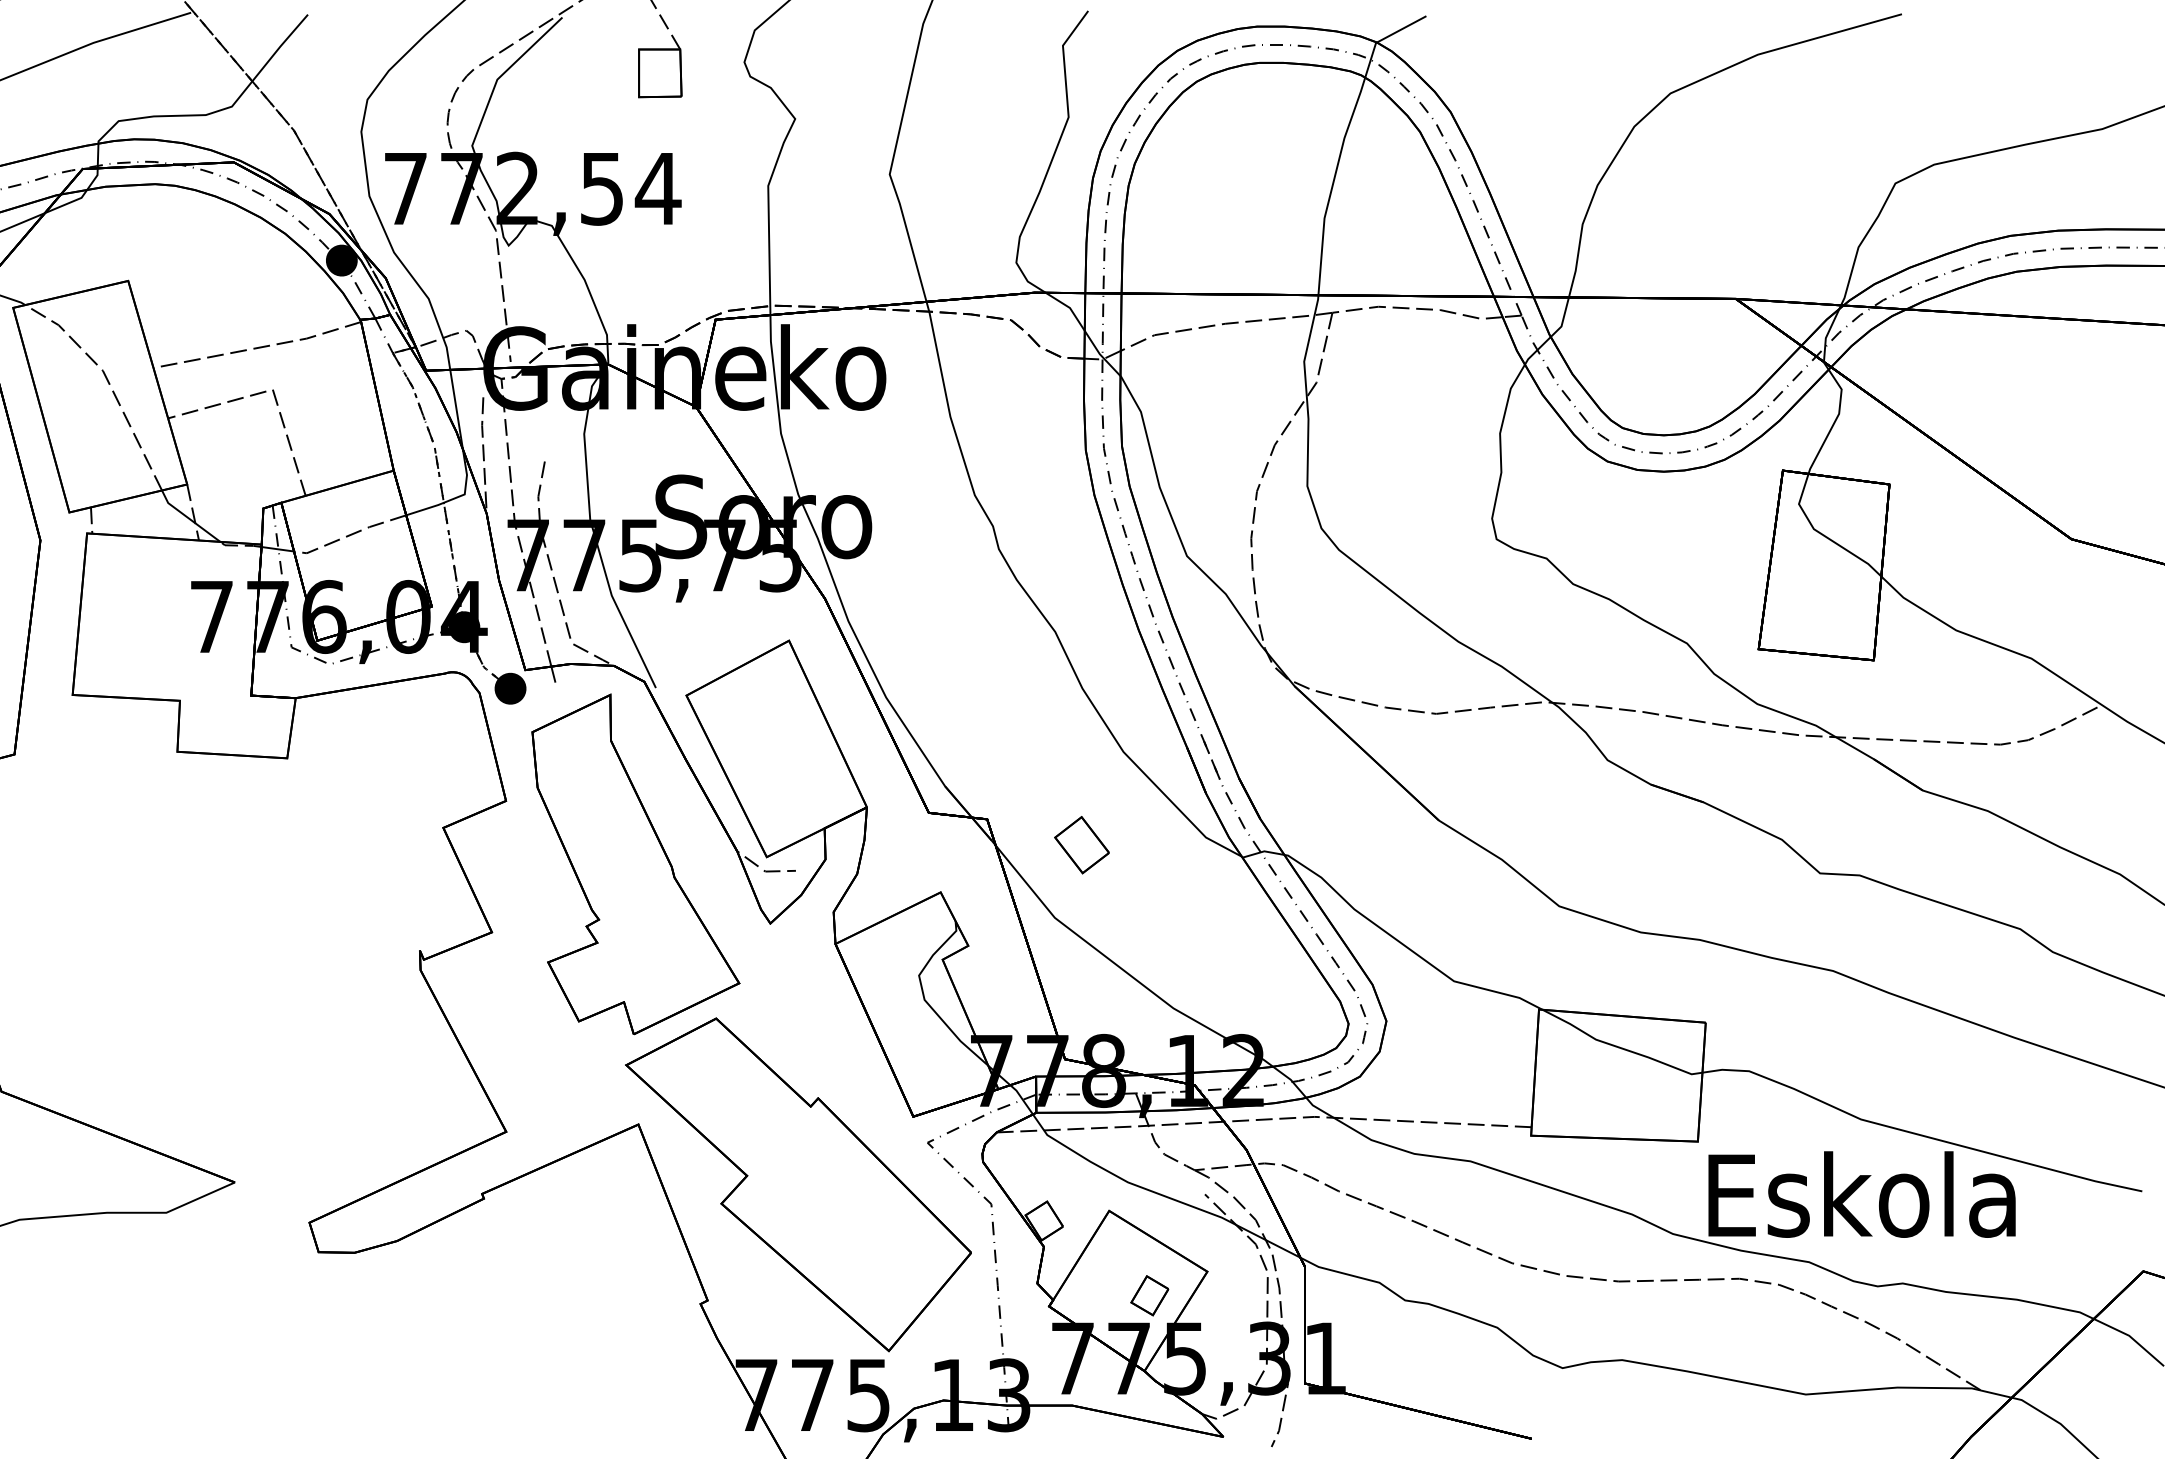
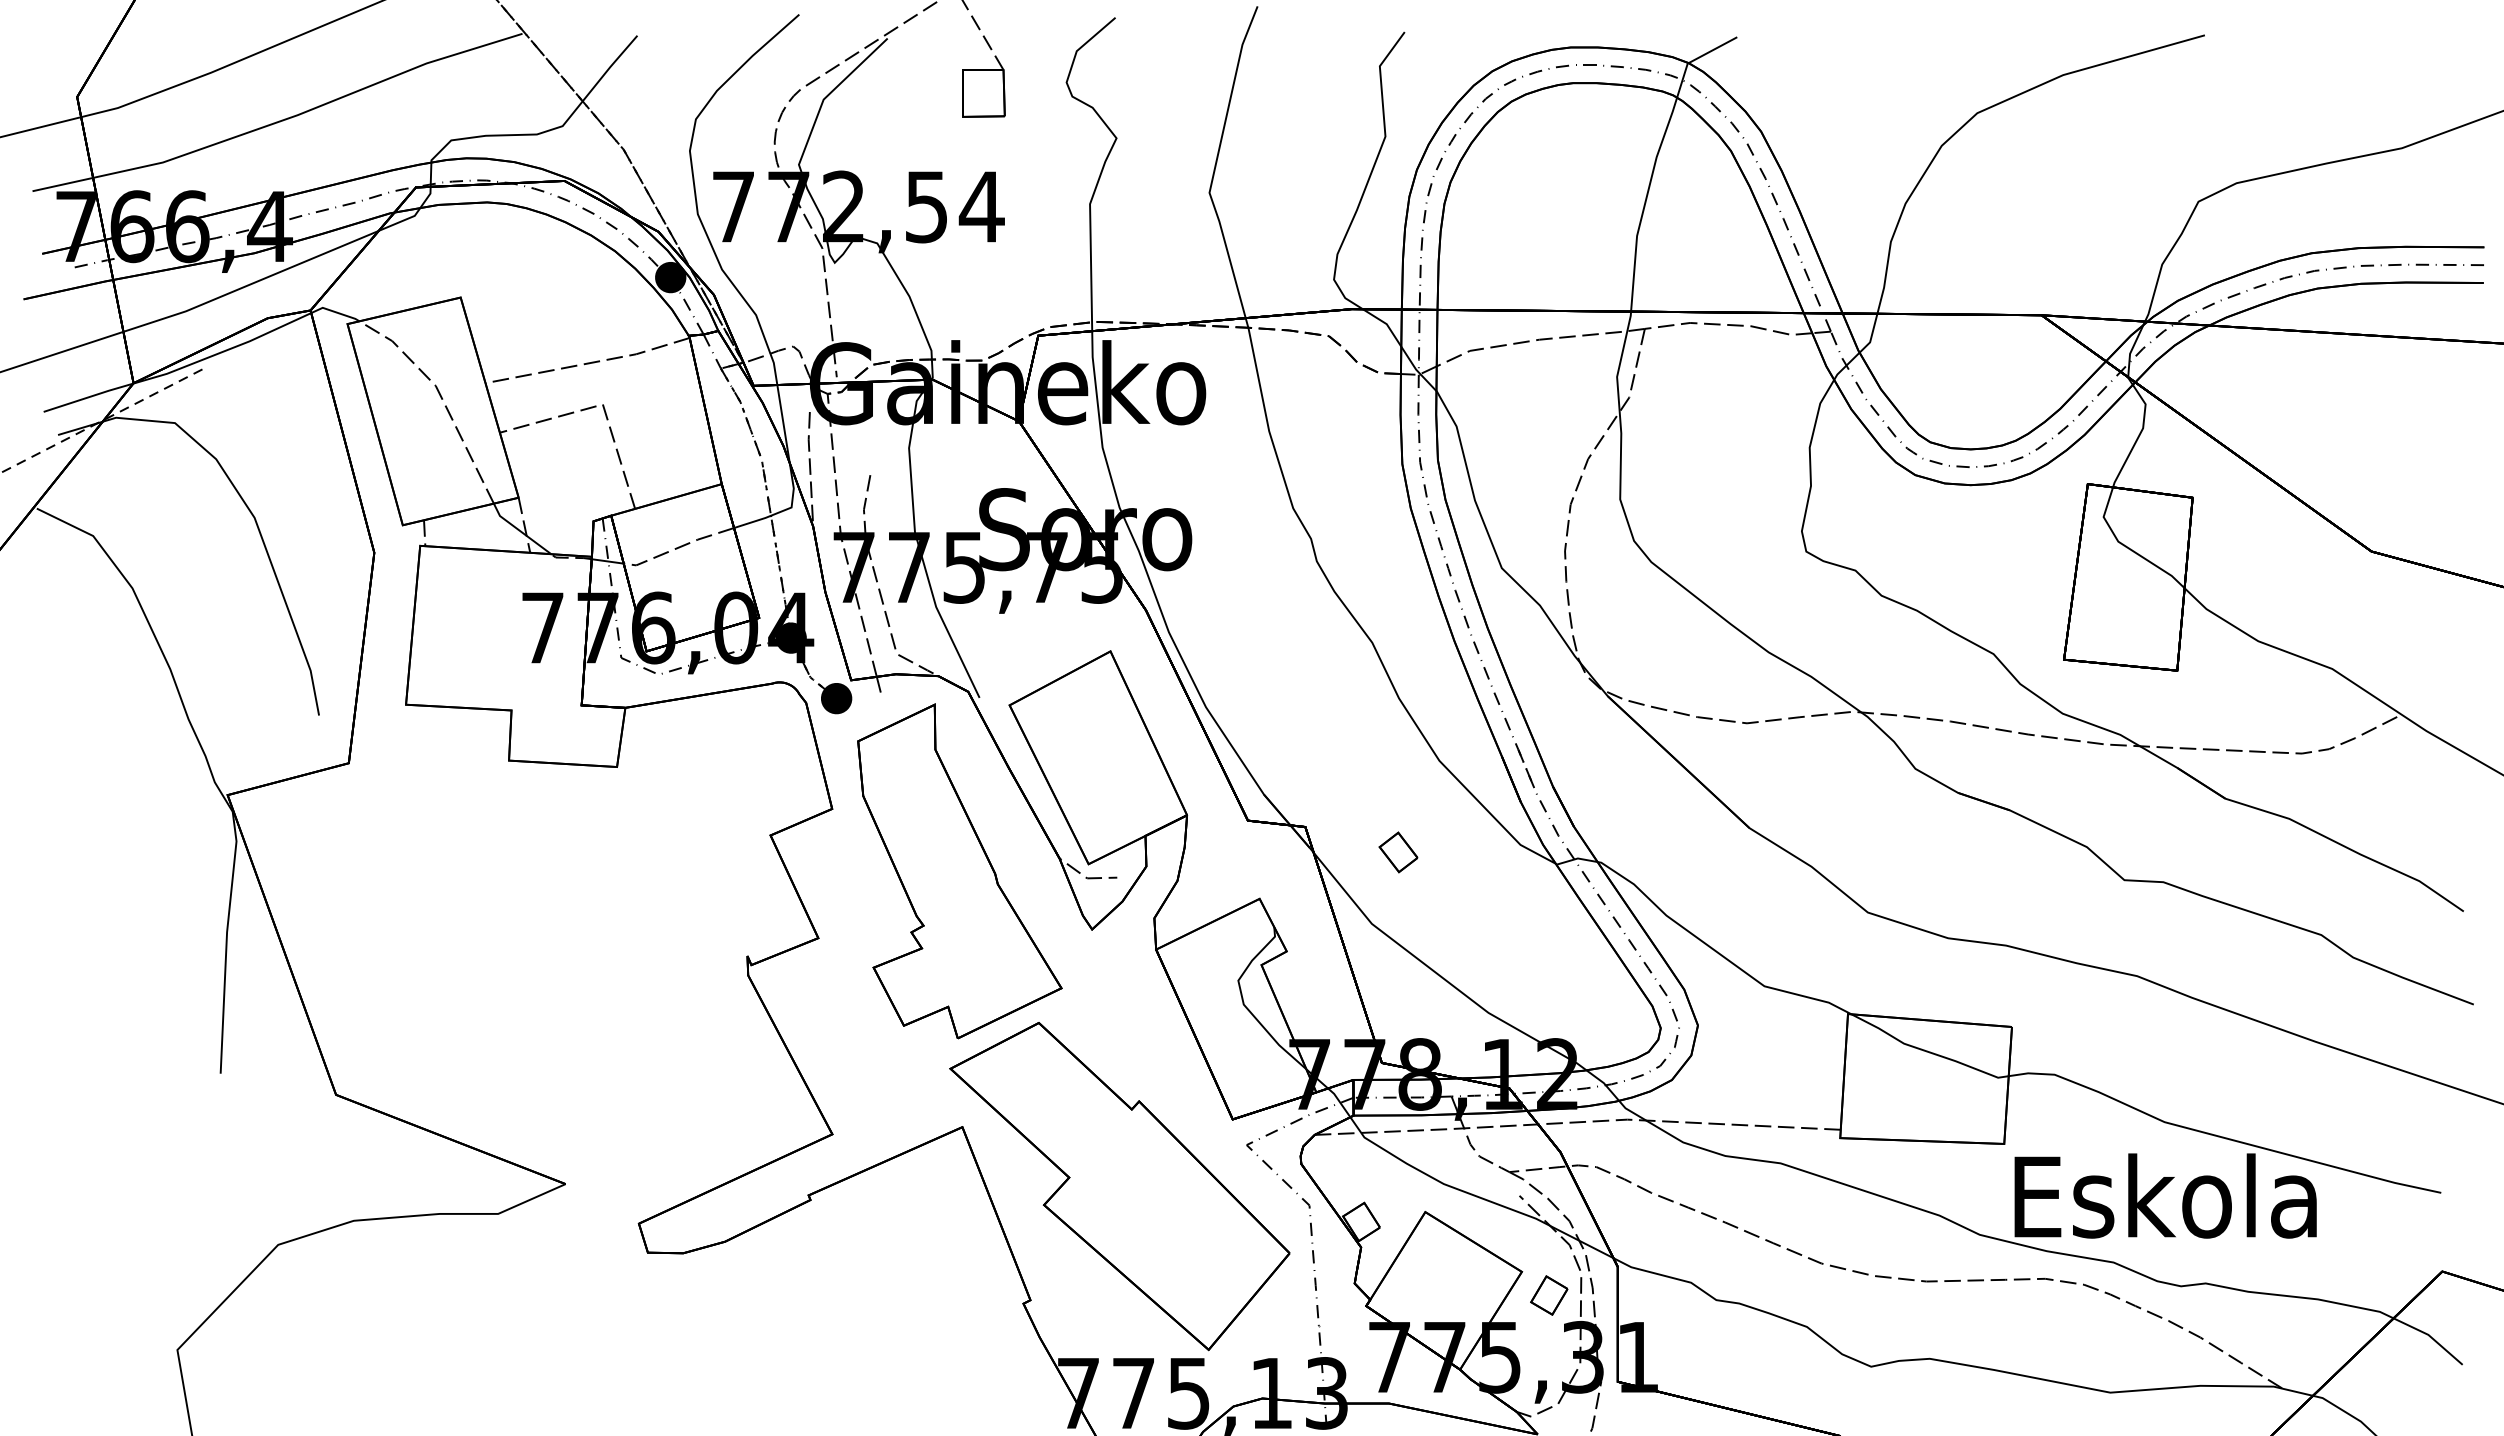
part: (1081, 845) -> (1398, 852), size x0.71
part: (1150, 1295) -> (1549, 1295), moved

